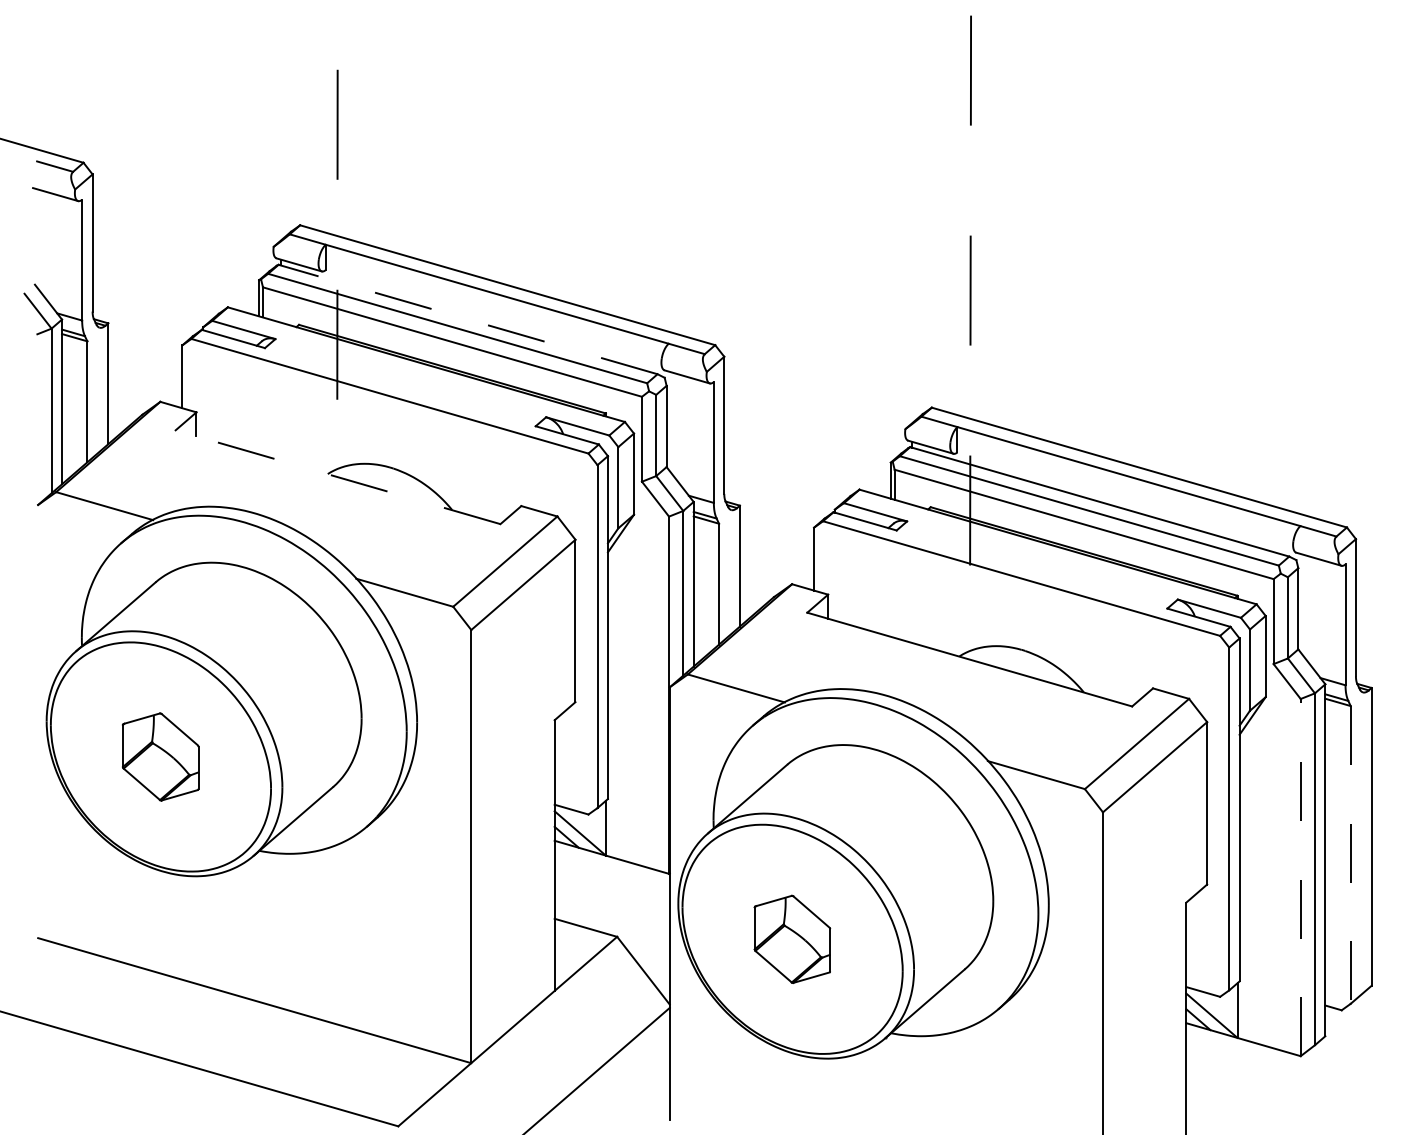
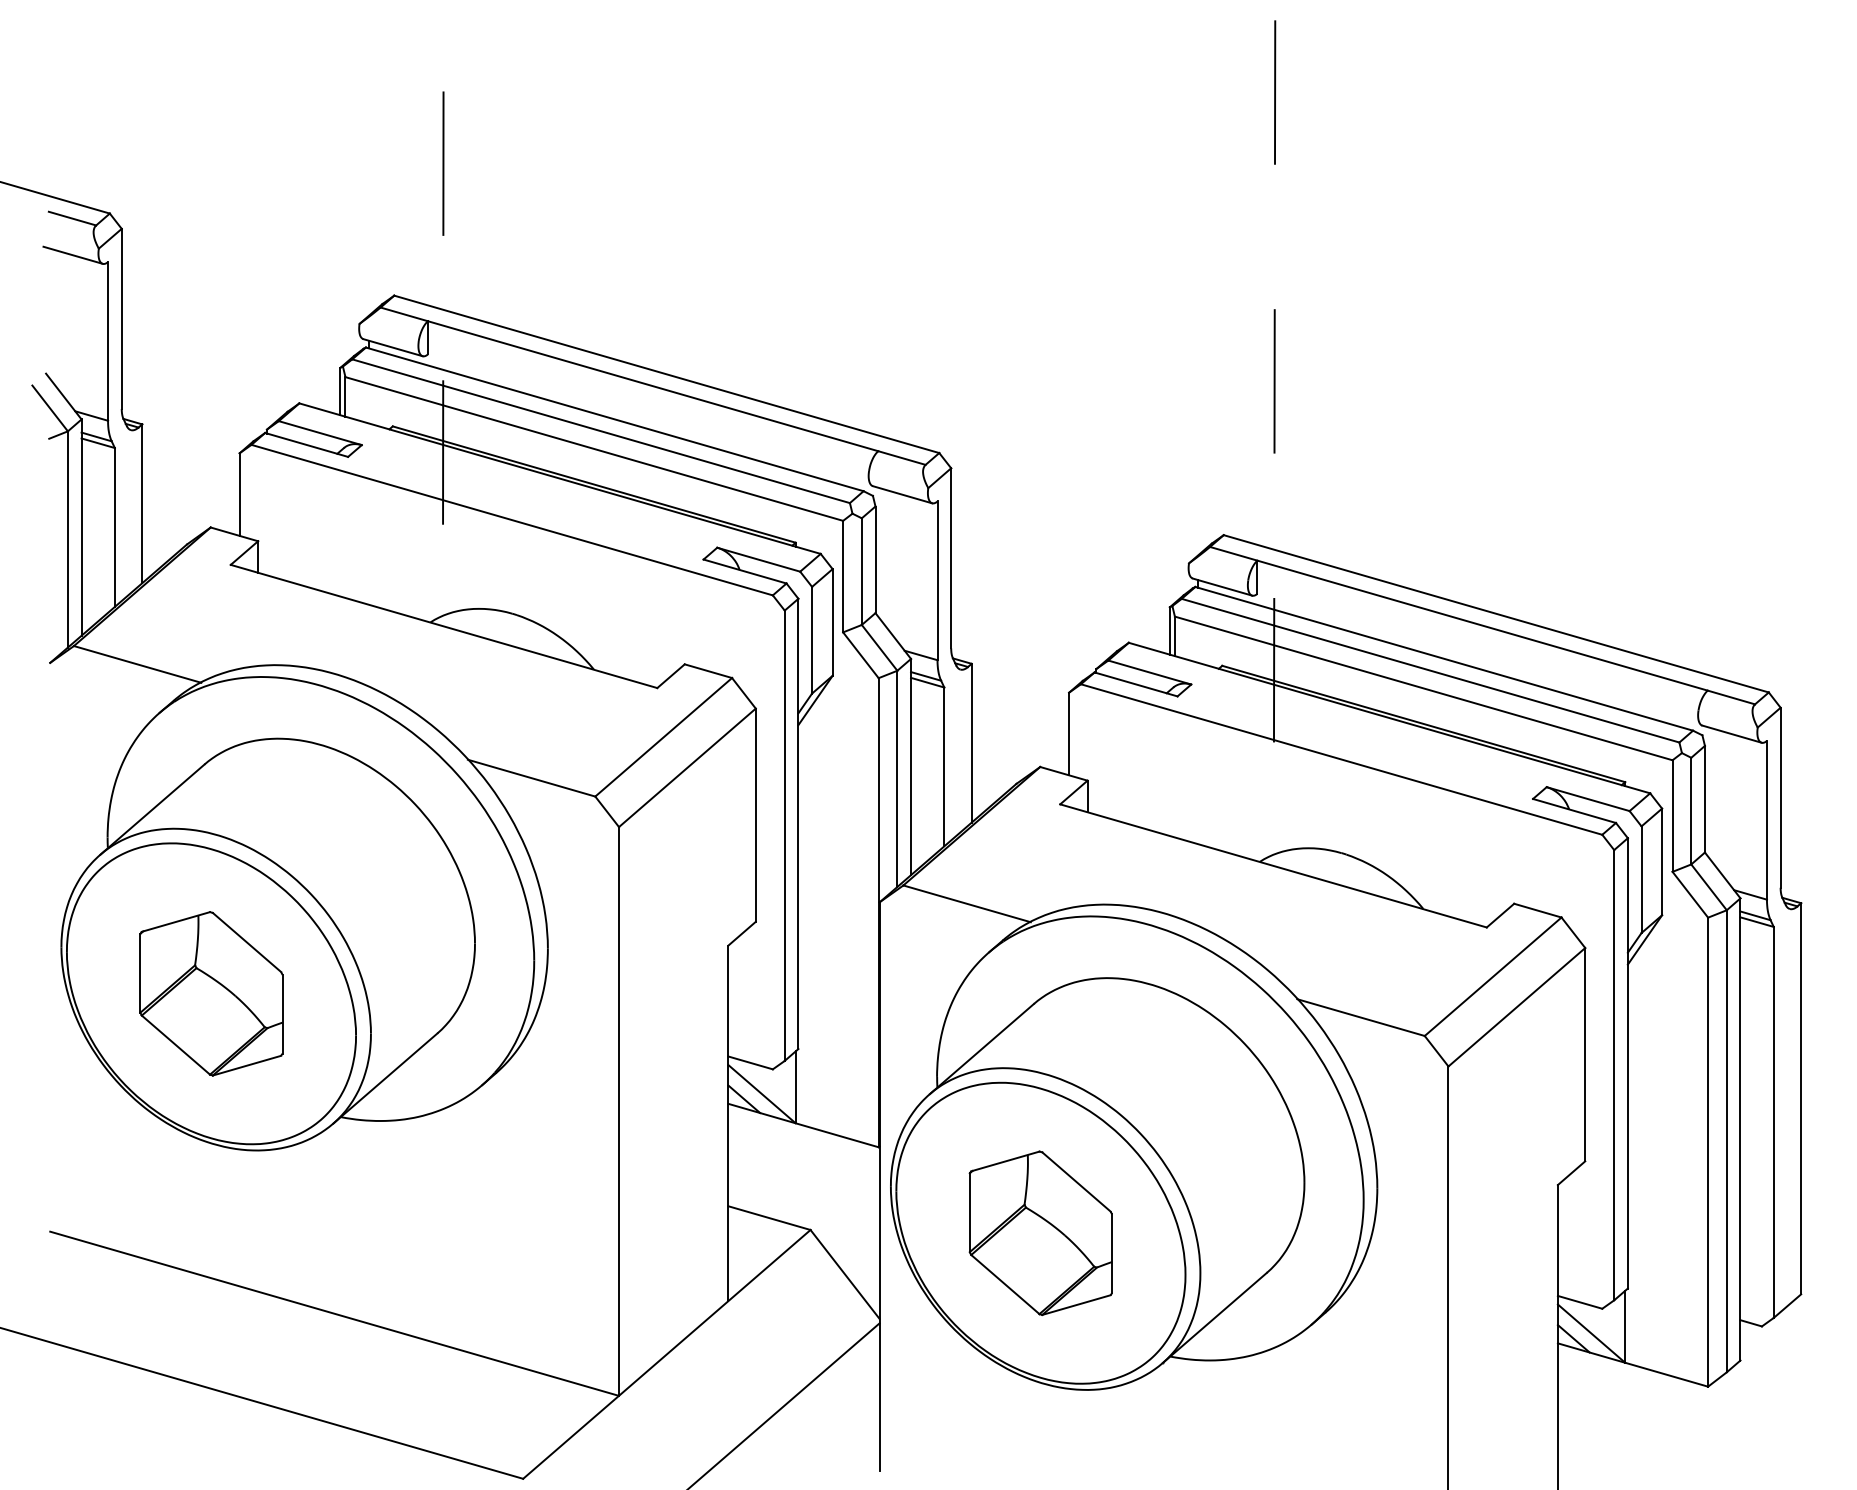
line: (467, 319) -> (614, 419), dashed -> solid
line: (337, 477) -> (443, 626), dashed -> solid
part: (160, 756) -> (210, 993), size x1.43
line: (1350, 854) -> (1773, 1121), dashed -> solid
line: (1300, 877) -> (1707, 1152), dashed -> solid
part: (792, 939) -> (1040, 1233), size x1.43

